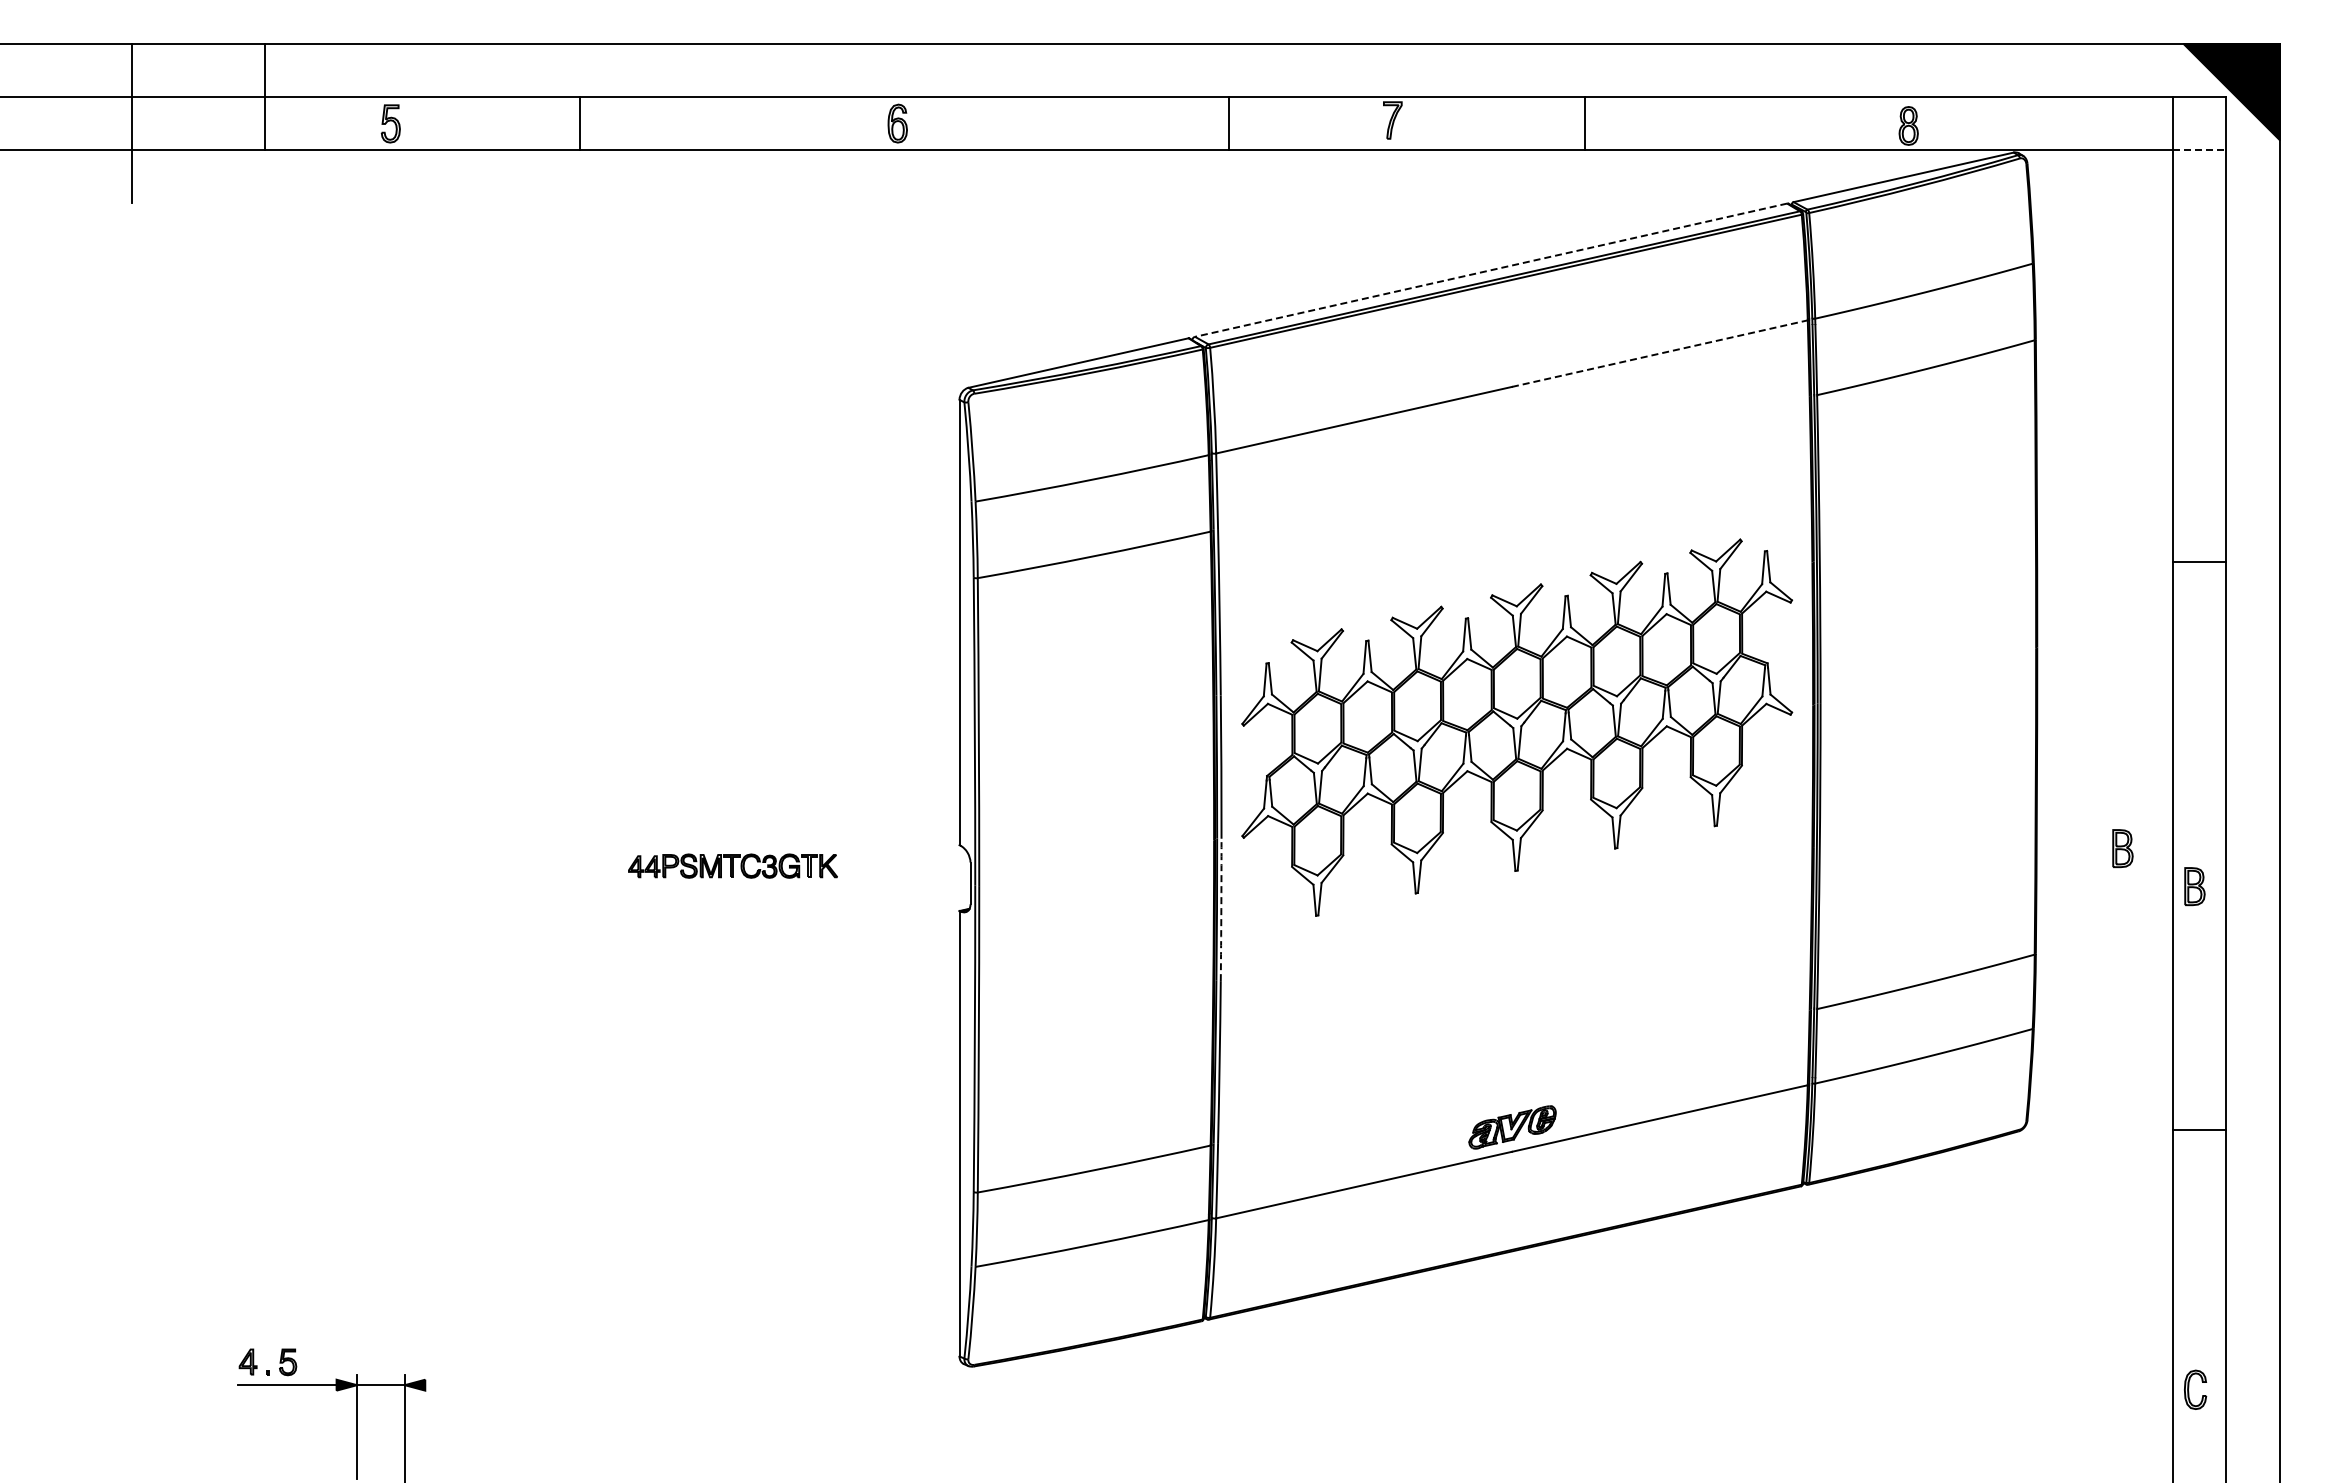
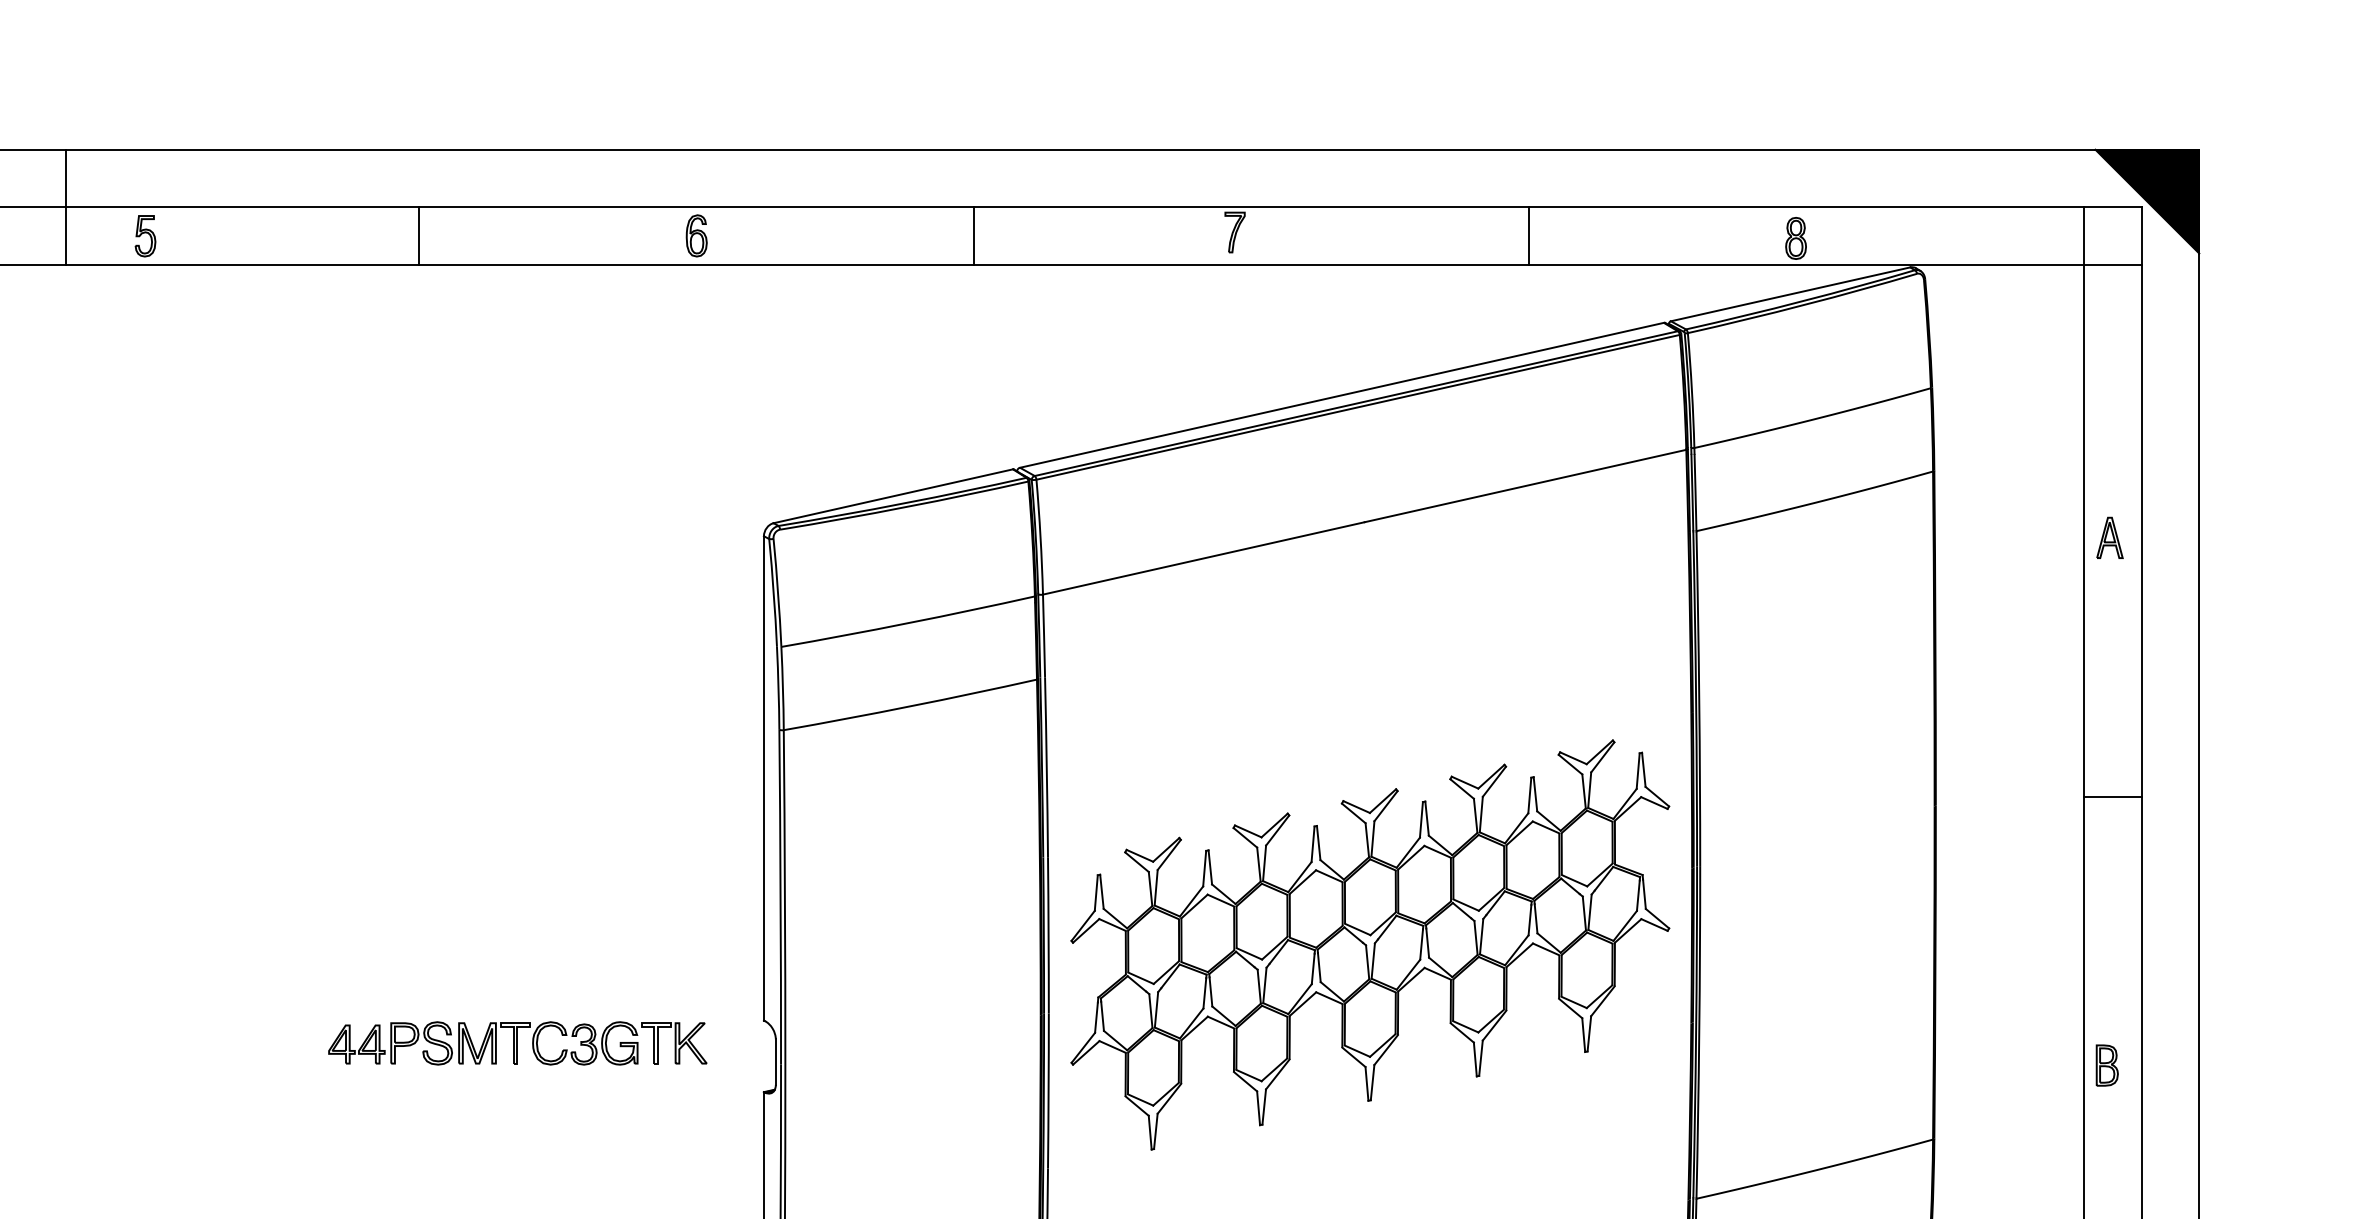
line: (264, 97) -> (65, 207), moved
line: (580, 123) -> (419, 235), moved
line: (1228, 123) -> (973, 235), moved
line: (1585, 123) -> (1529, 235), moved
line: (2199, 150) -> (2112, 265), dashed -> solid
line: (1491, 270) -> (1342, 395), dashed -> solid
line: (1659, 353) -> (1525, 485), dashed -> solid
part: (2197, 400) -> (2110, 536), added
line: (2199, 562) -> (2112, 797), moved
part: (1517, 727) -> (1370, 944), moved
part: (2122, 848) -> (2028, 1024), removed
part: (732, 865) -> (517, 1042), size x1.67
arc: (1221, 909) -> (1048, 1090), dashed -> solid

